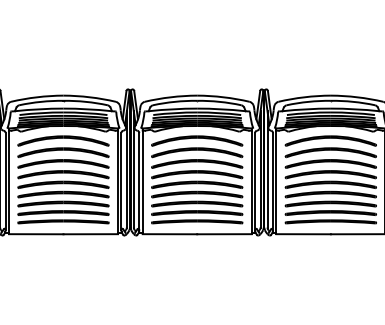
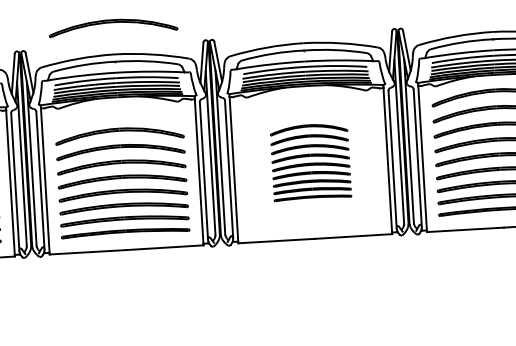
part: (63, 140) -> (113, 26), moved
part: (197, 179) -> (311, 161), size x0.6

